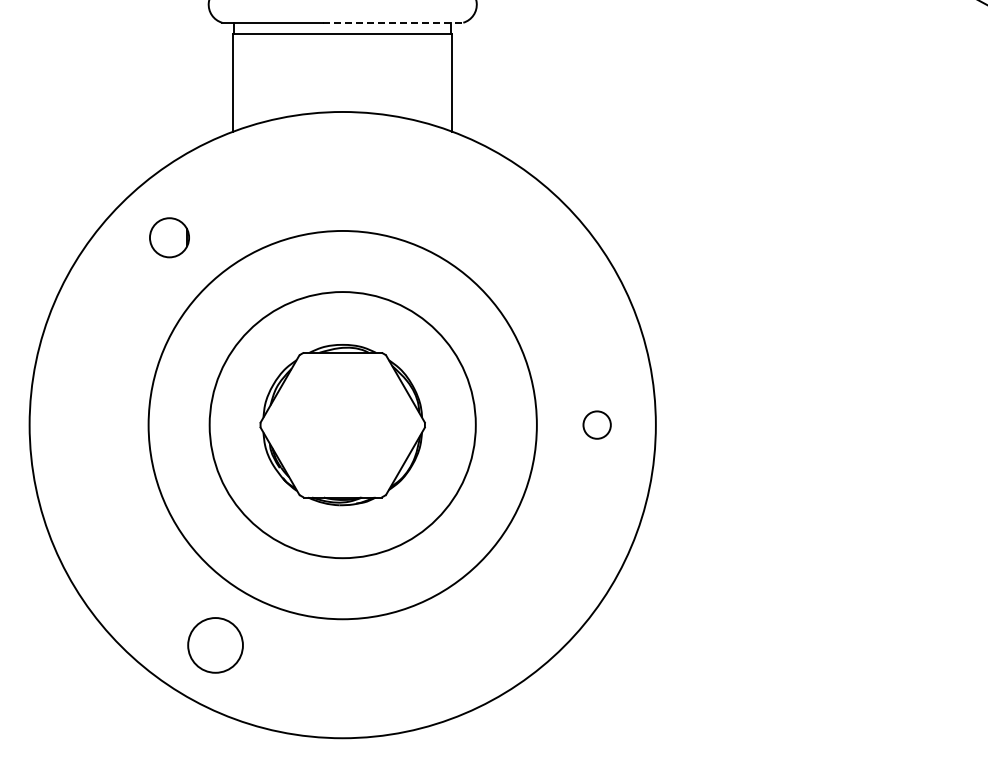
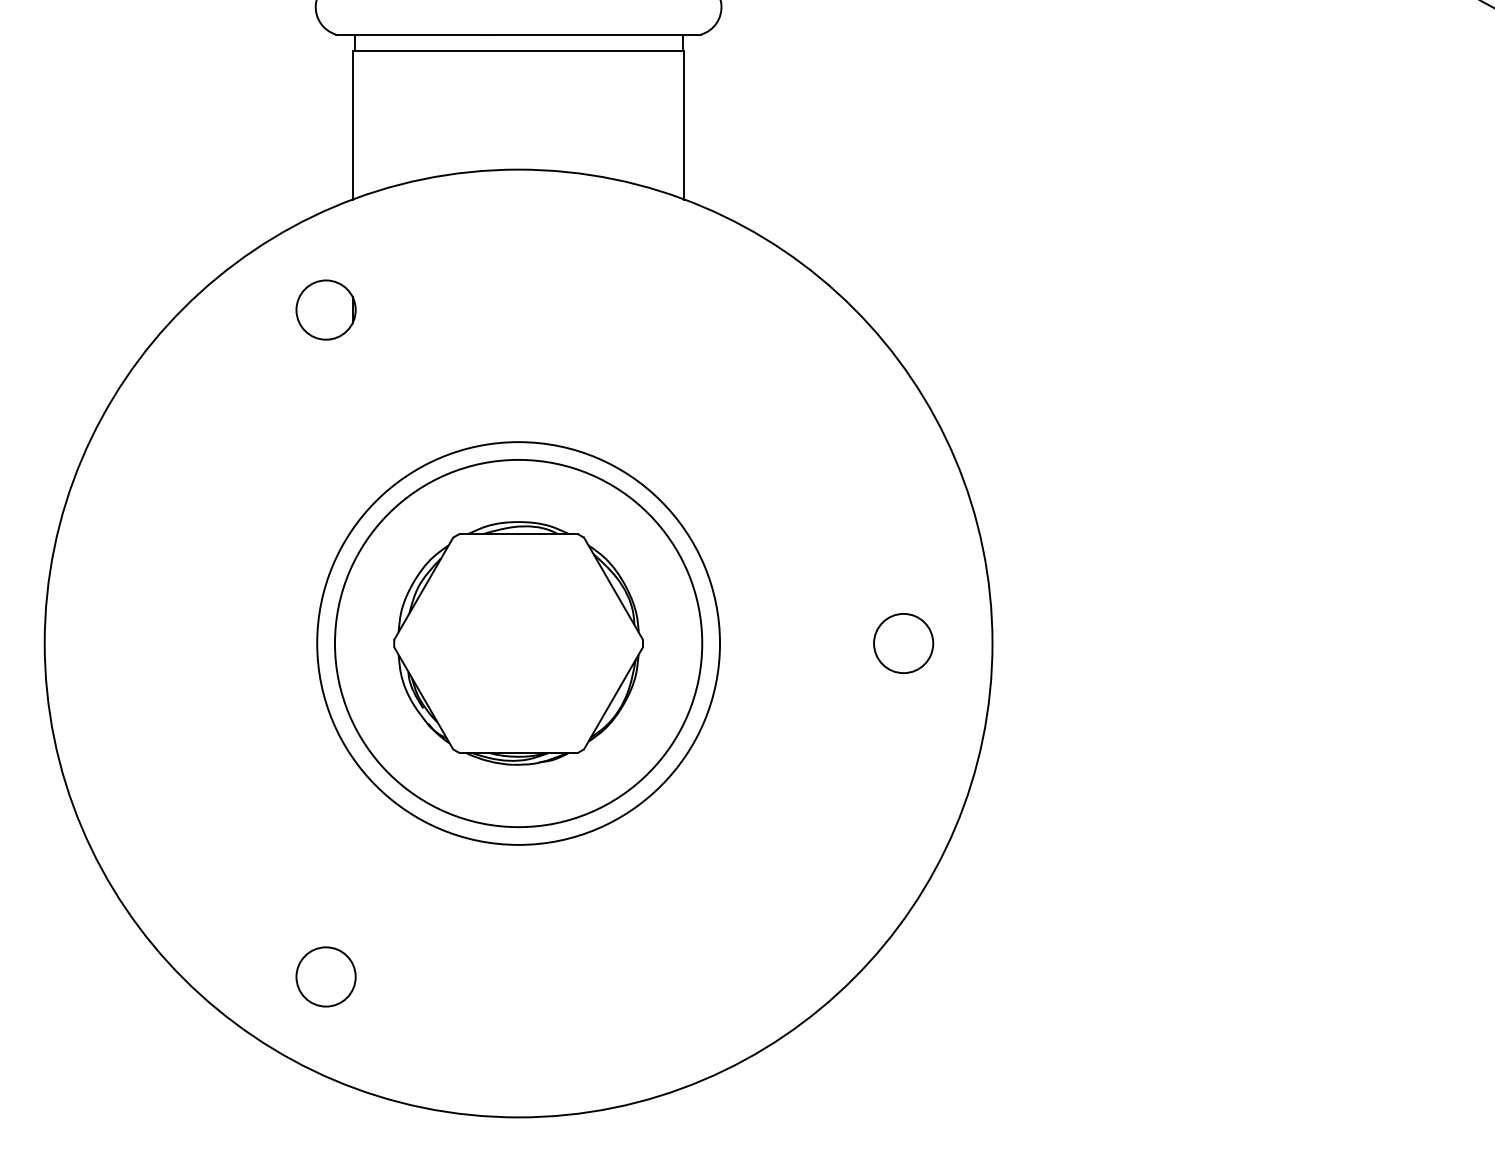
line: (393, 22) -> (595, 34), dashed -> solid
circle: (169, 237) -> (326, 309), moved
circle: (342, 424) -> (518, 642), size x0.62
circle: (596, 424) -> (902, 642), size x1.43
circle: (215, 645) -> (326, 977), size x0.71

